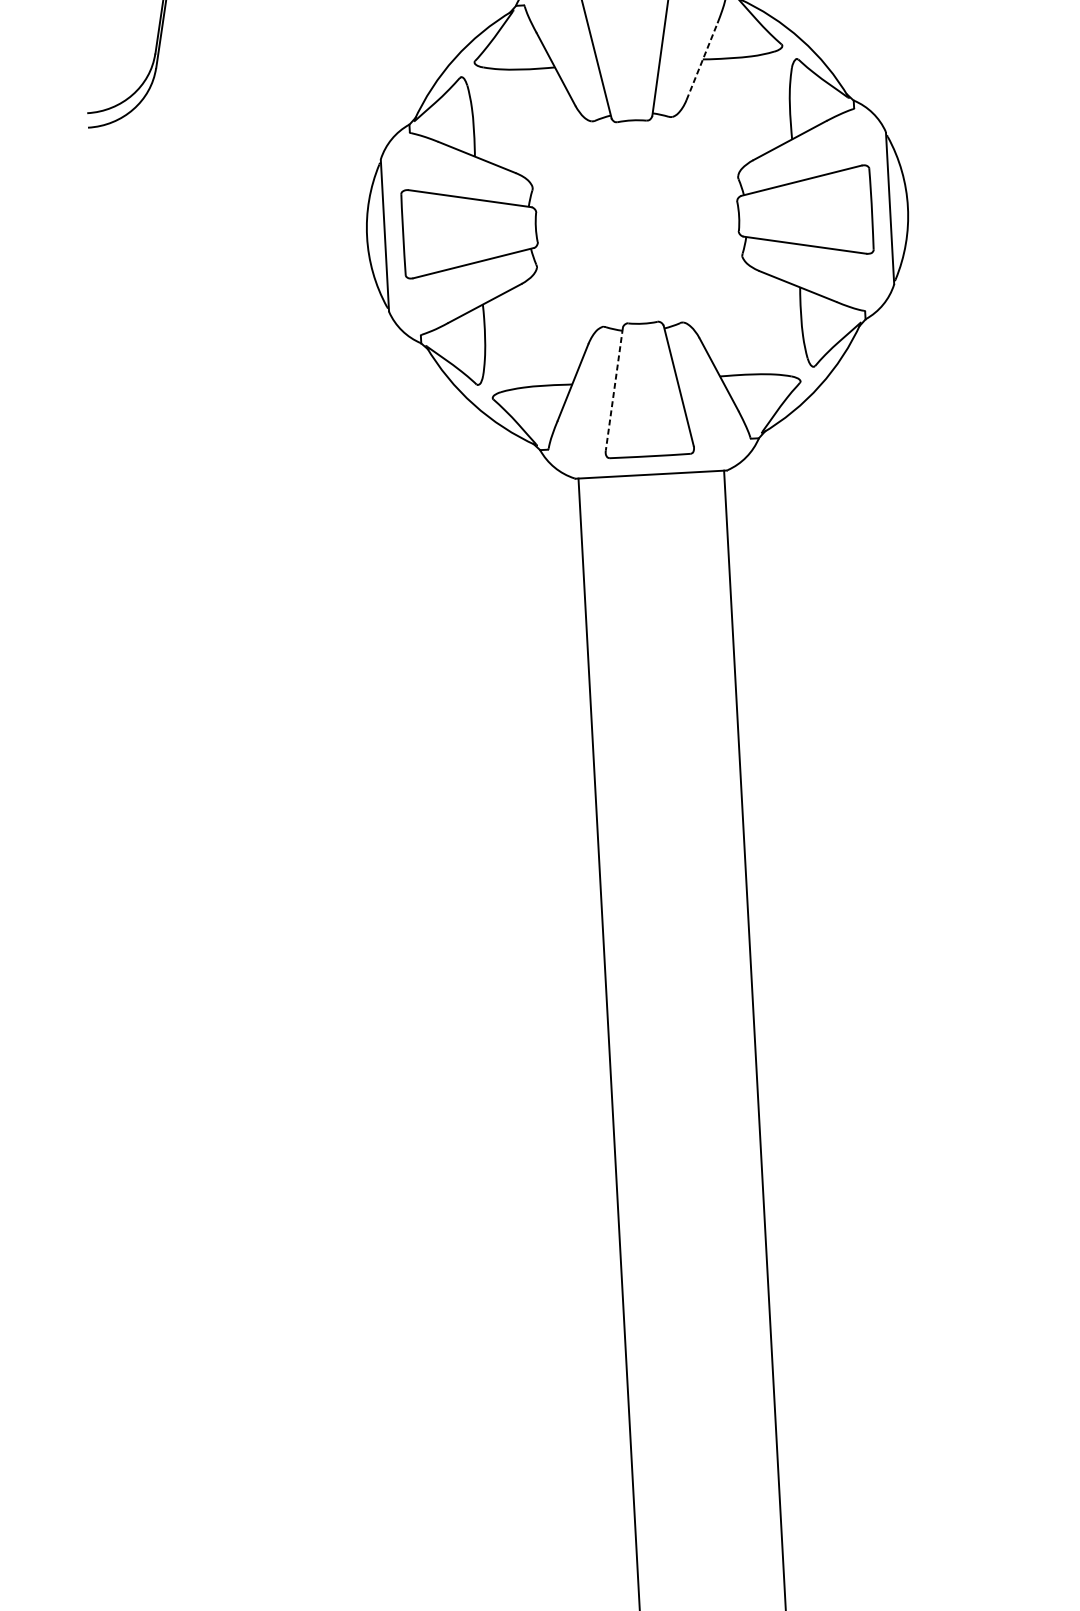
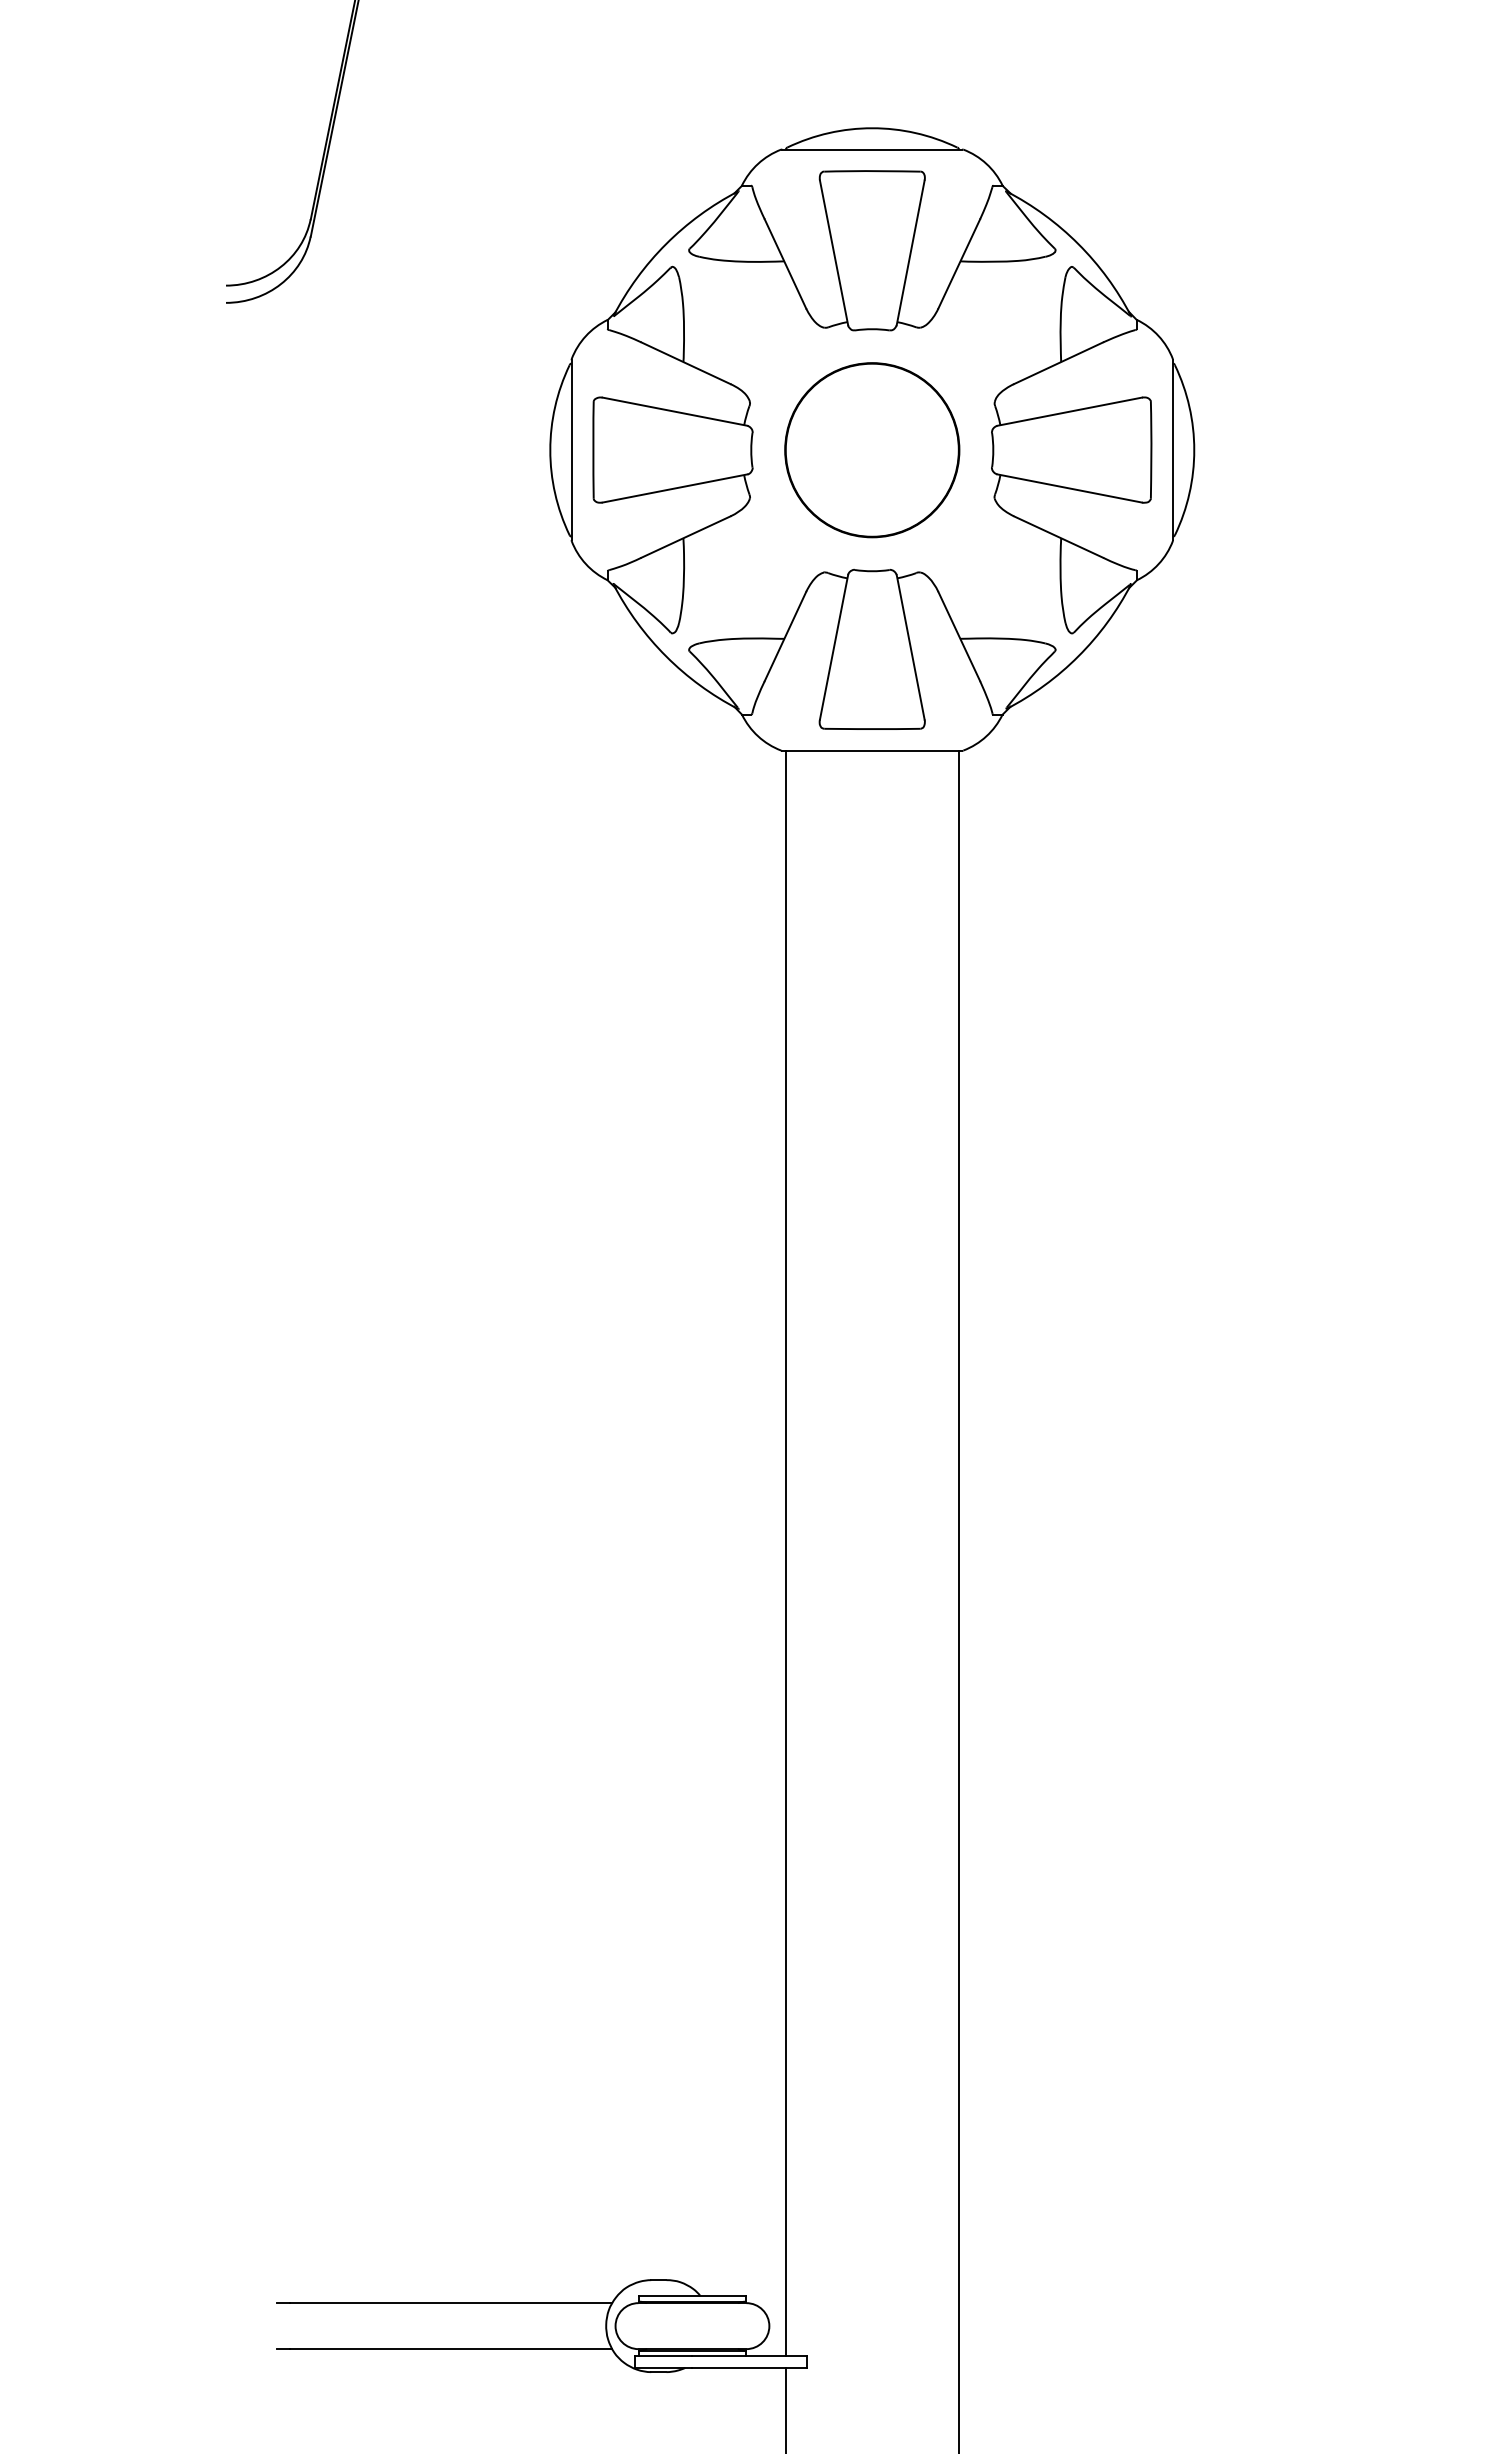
line: (702, 61) -> (959, 263), dashed -> solid
circle: (637, 222) -> (872, 450), added
line: (614, 389) -> (834, 647), dashed -> solid

